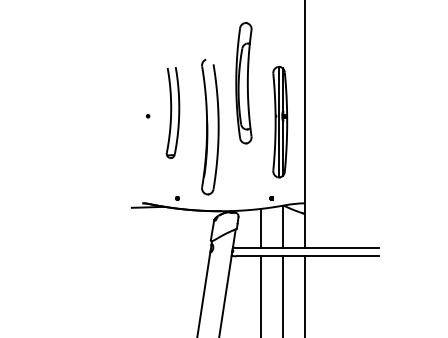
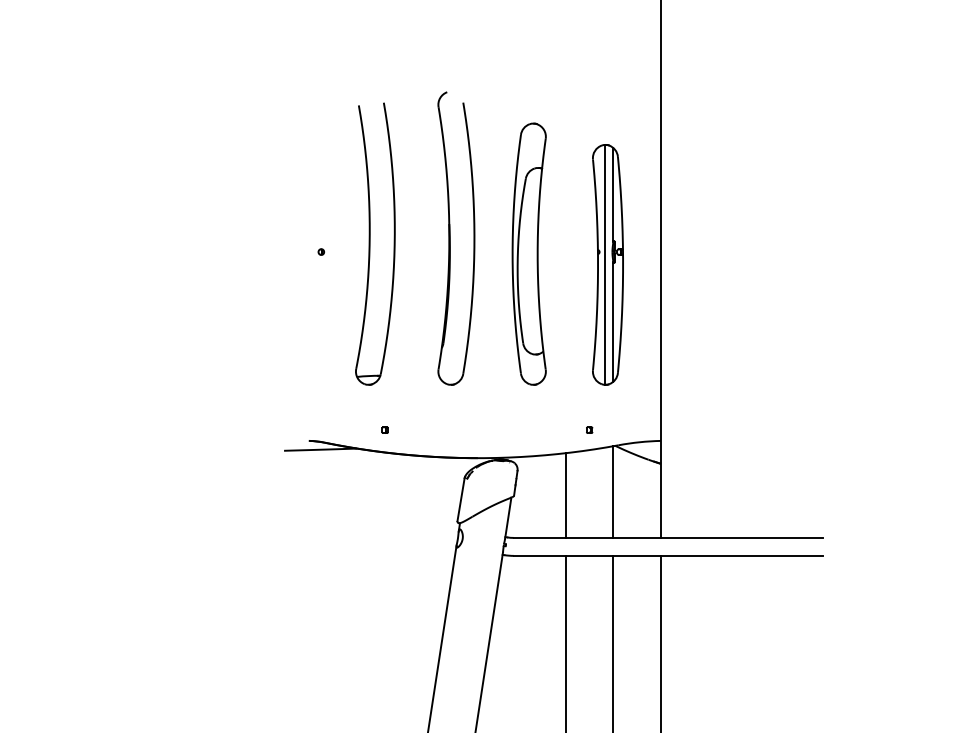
part: (243, 83) -> (528, 254), moved
part: (172, 112) -> (374, 243), size x1.43
part: (210, 126) -> (456, 237), moved

